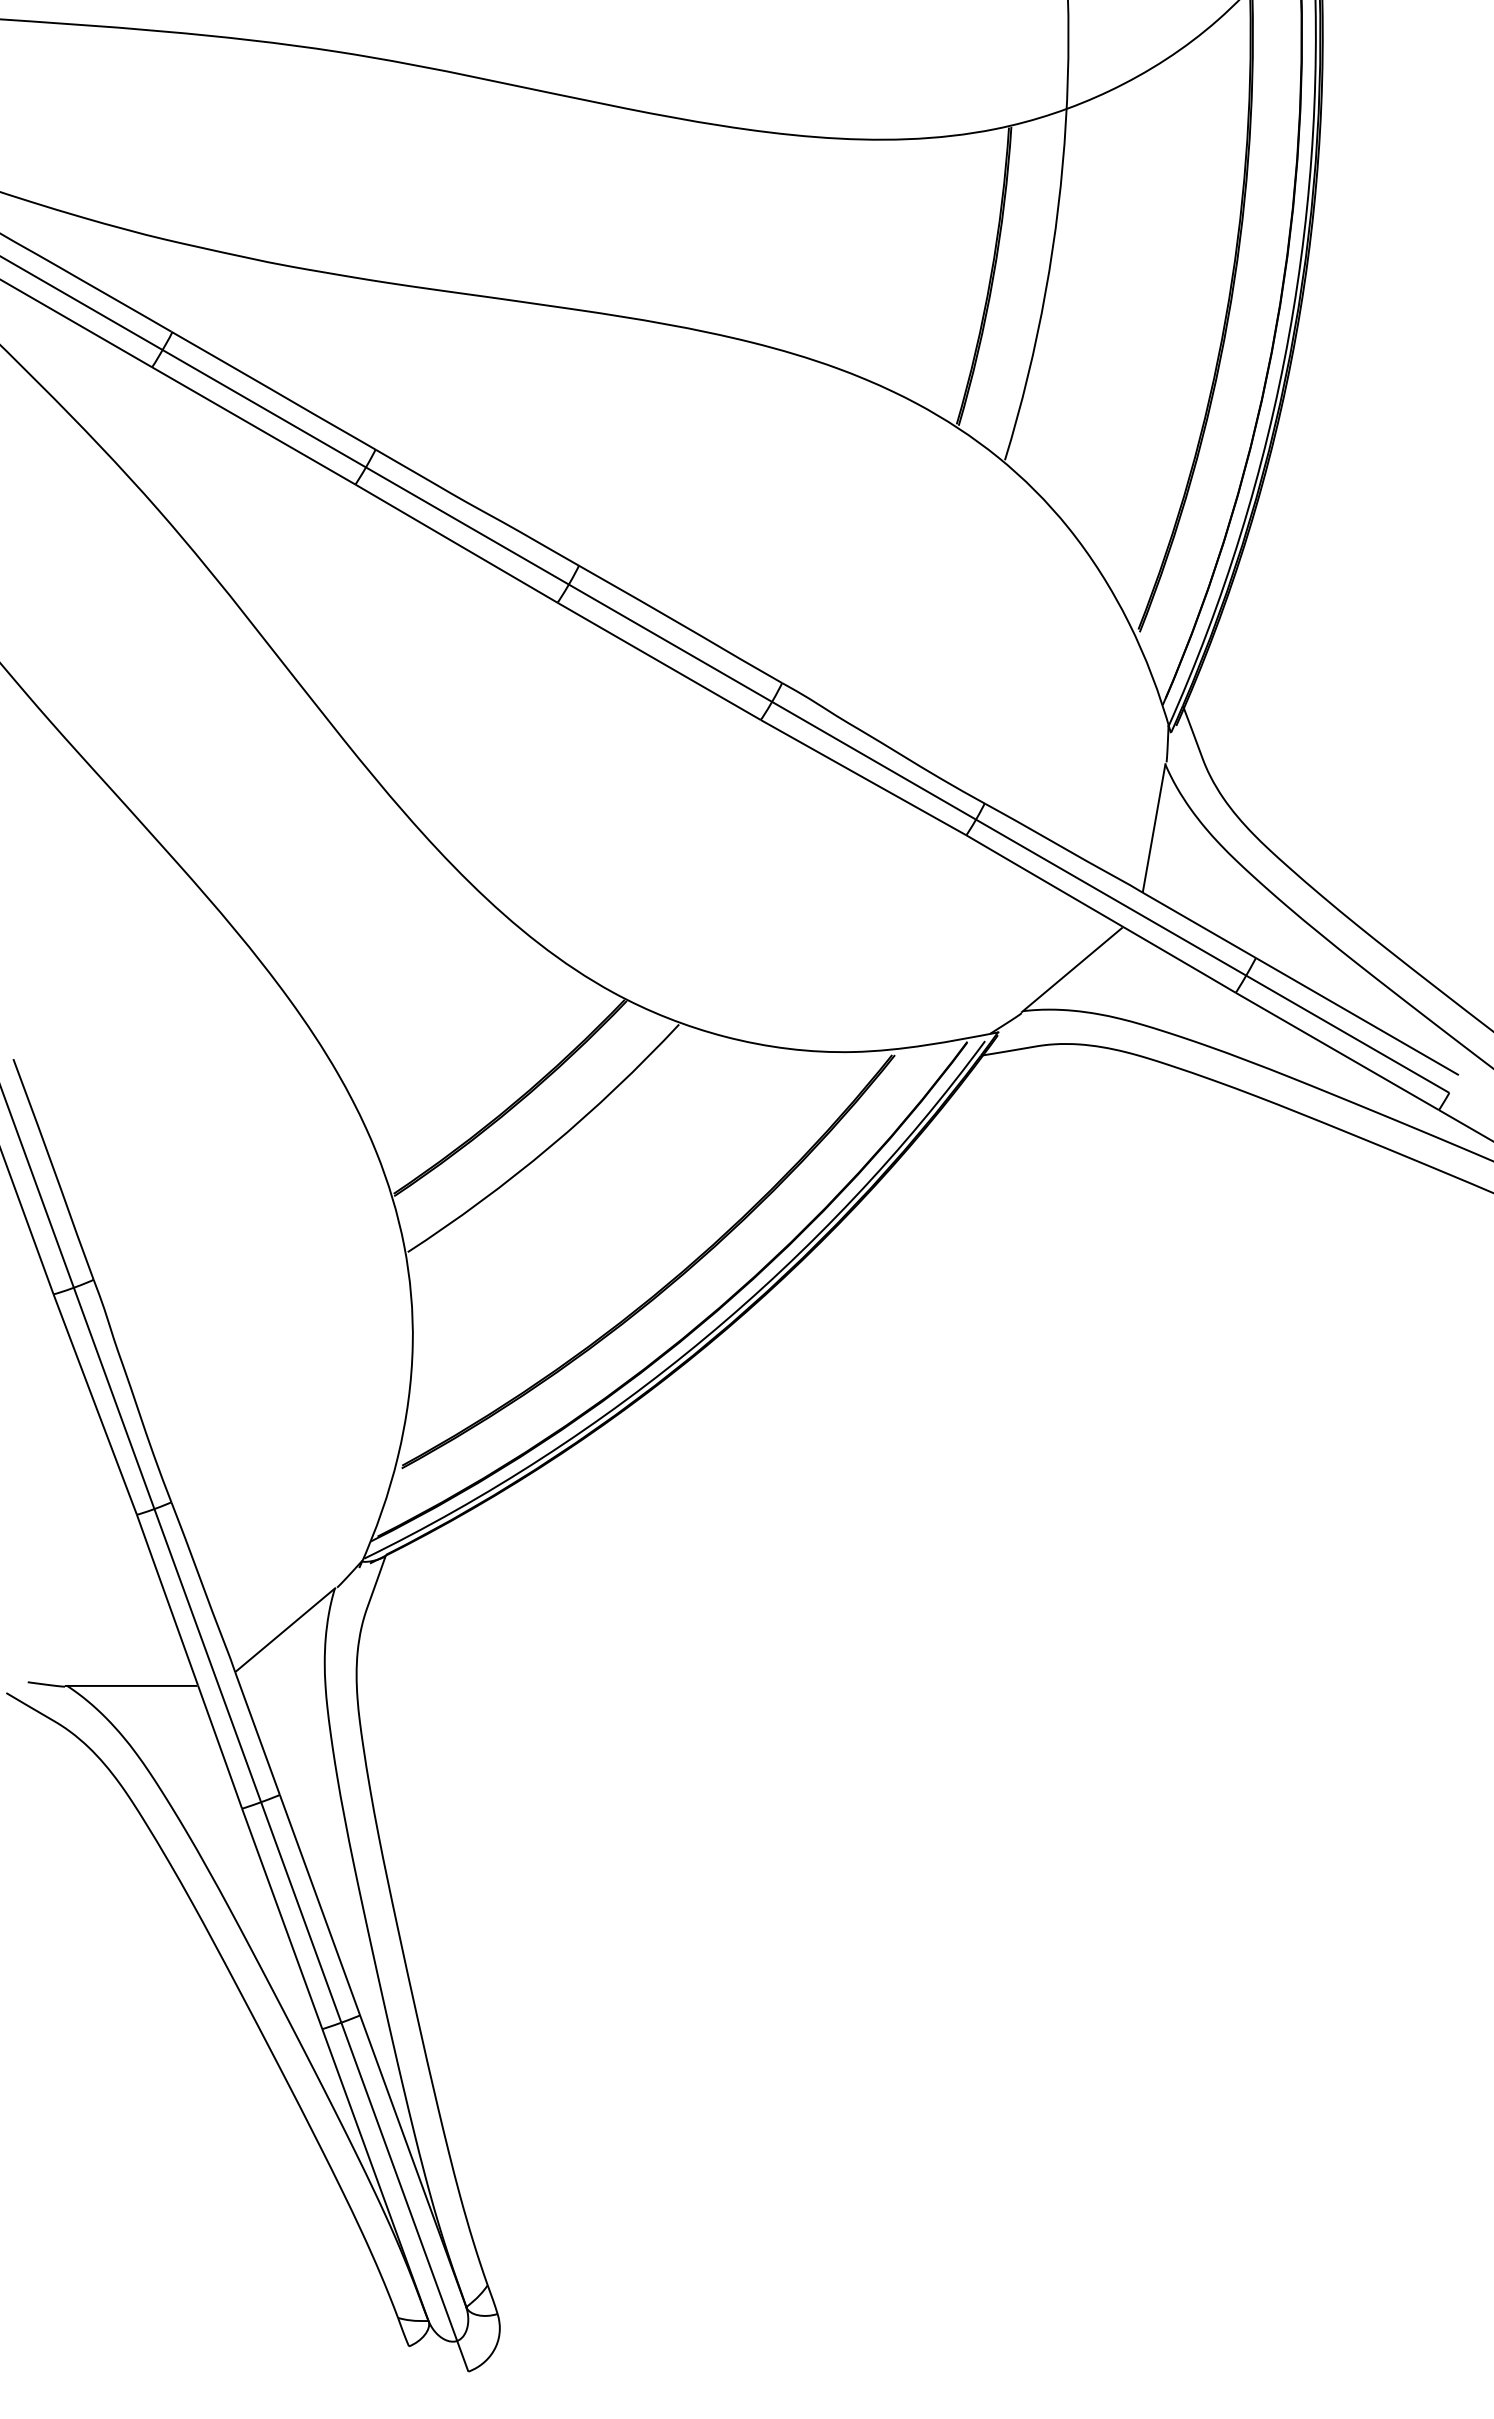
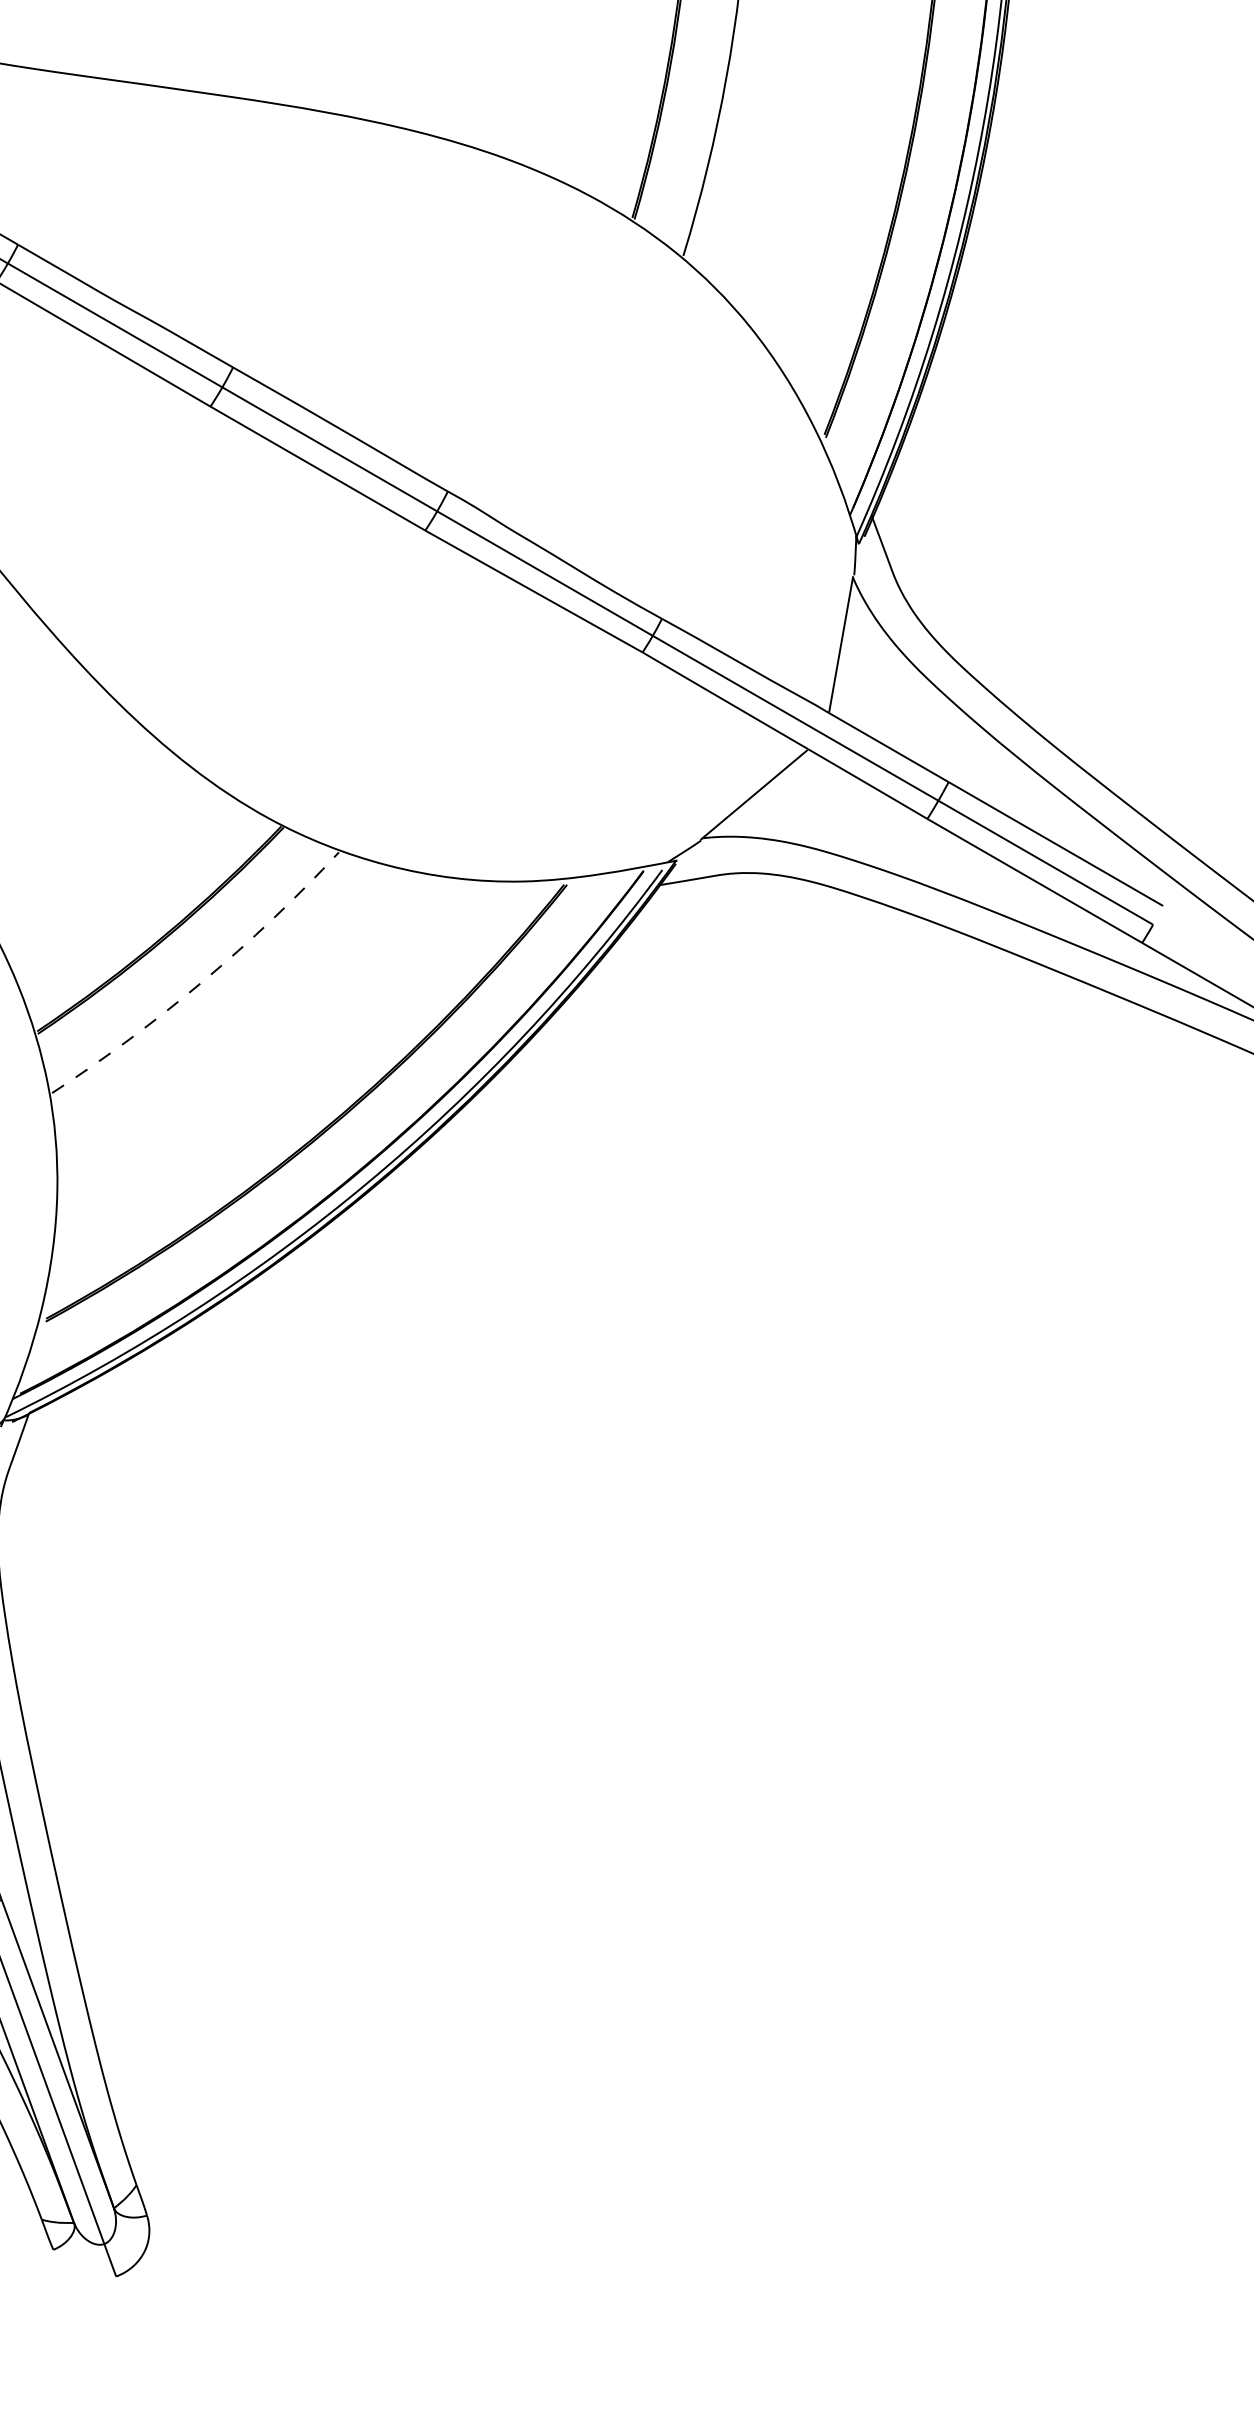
arc: (550, 1146) -> (202, 981), solid -> dashed

